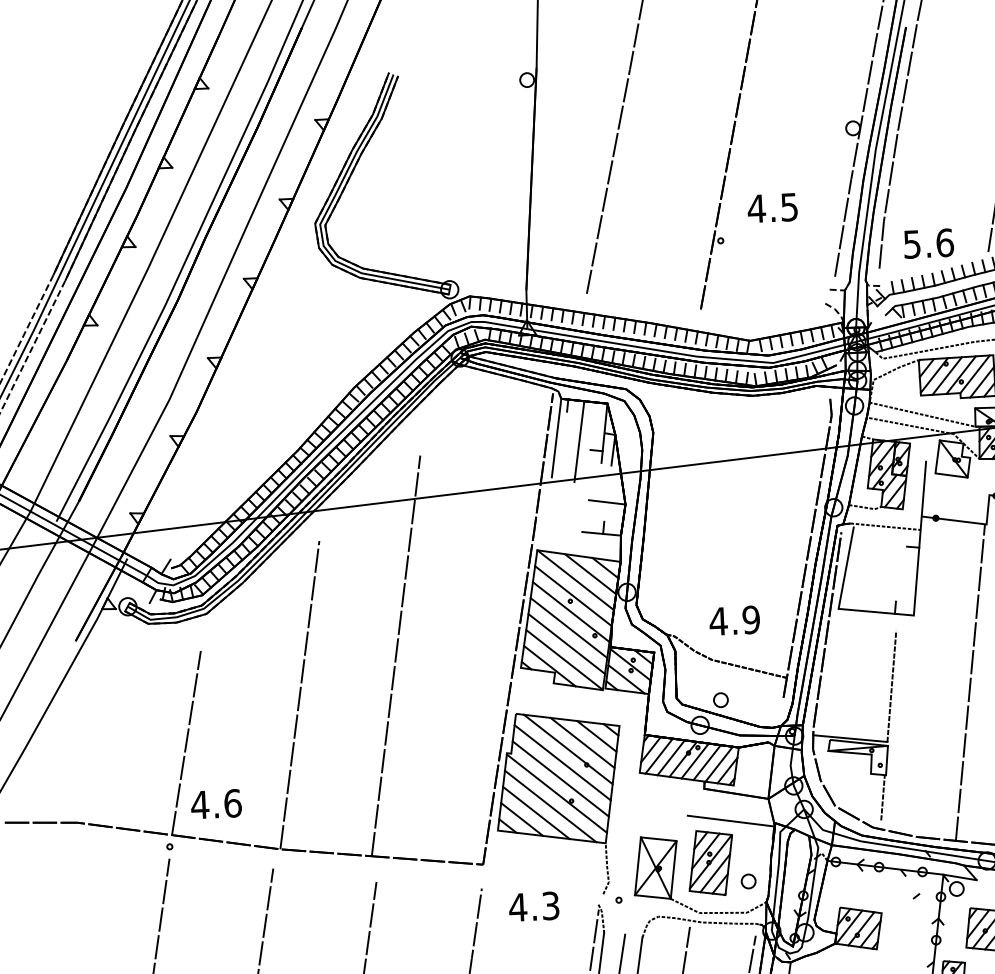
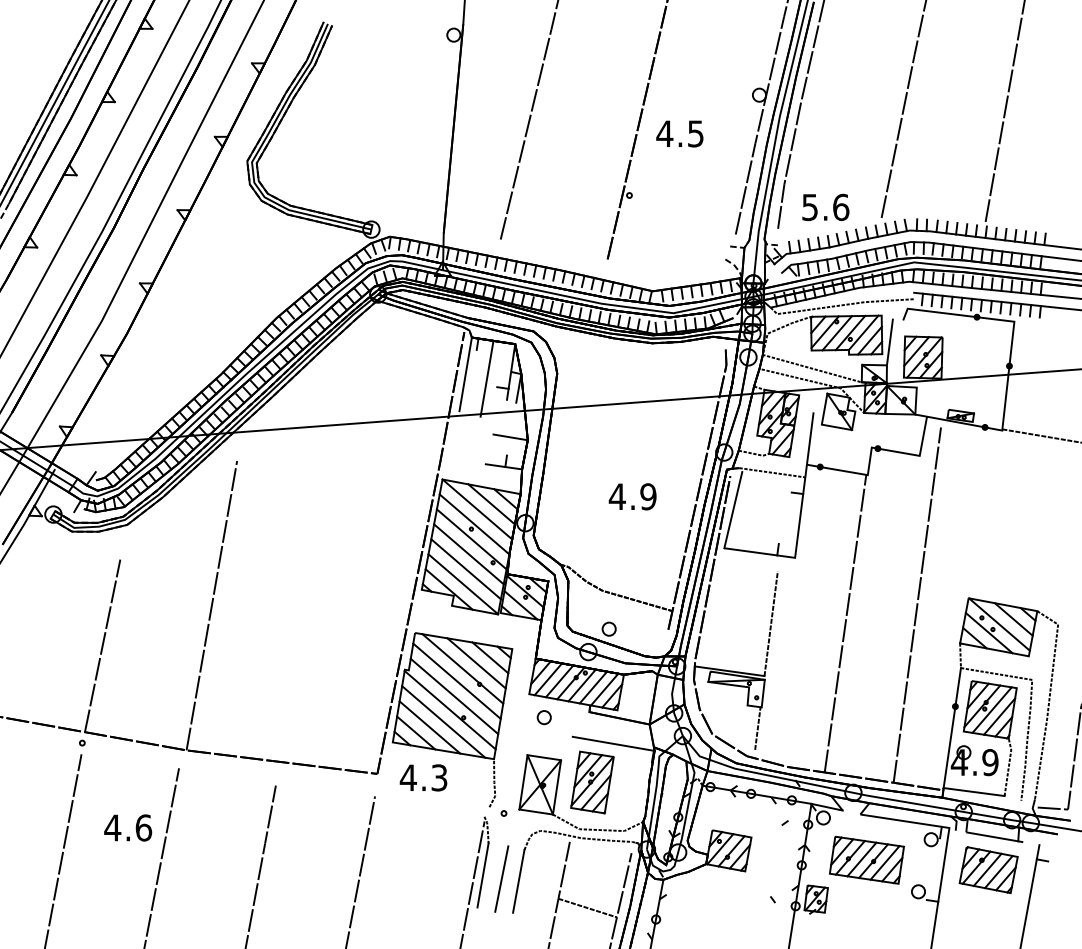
text: (772, 207) -> (679, 133), moved
text: (734, 620) -> (632, 496), moved
line: (396, 655) -> (304, 572), removed
text: (216, 803) -> (128, 827), moved
part: (747, 881) -> (543, 717), moved
text: (533, 906) -> (423, 777), moved

